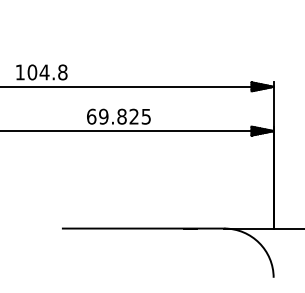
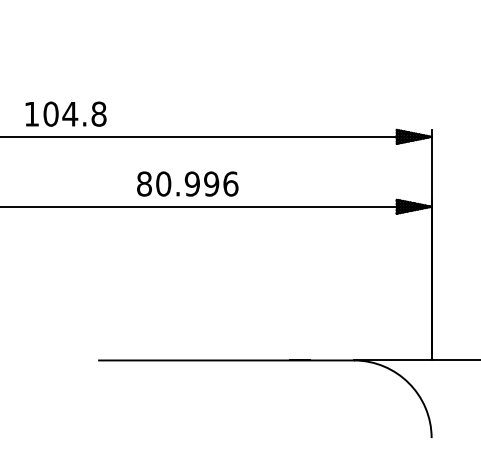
text: (119, 116) -> (188, 183), 69.825 -> 80.996

